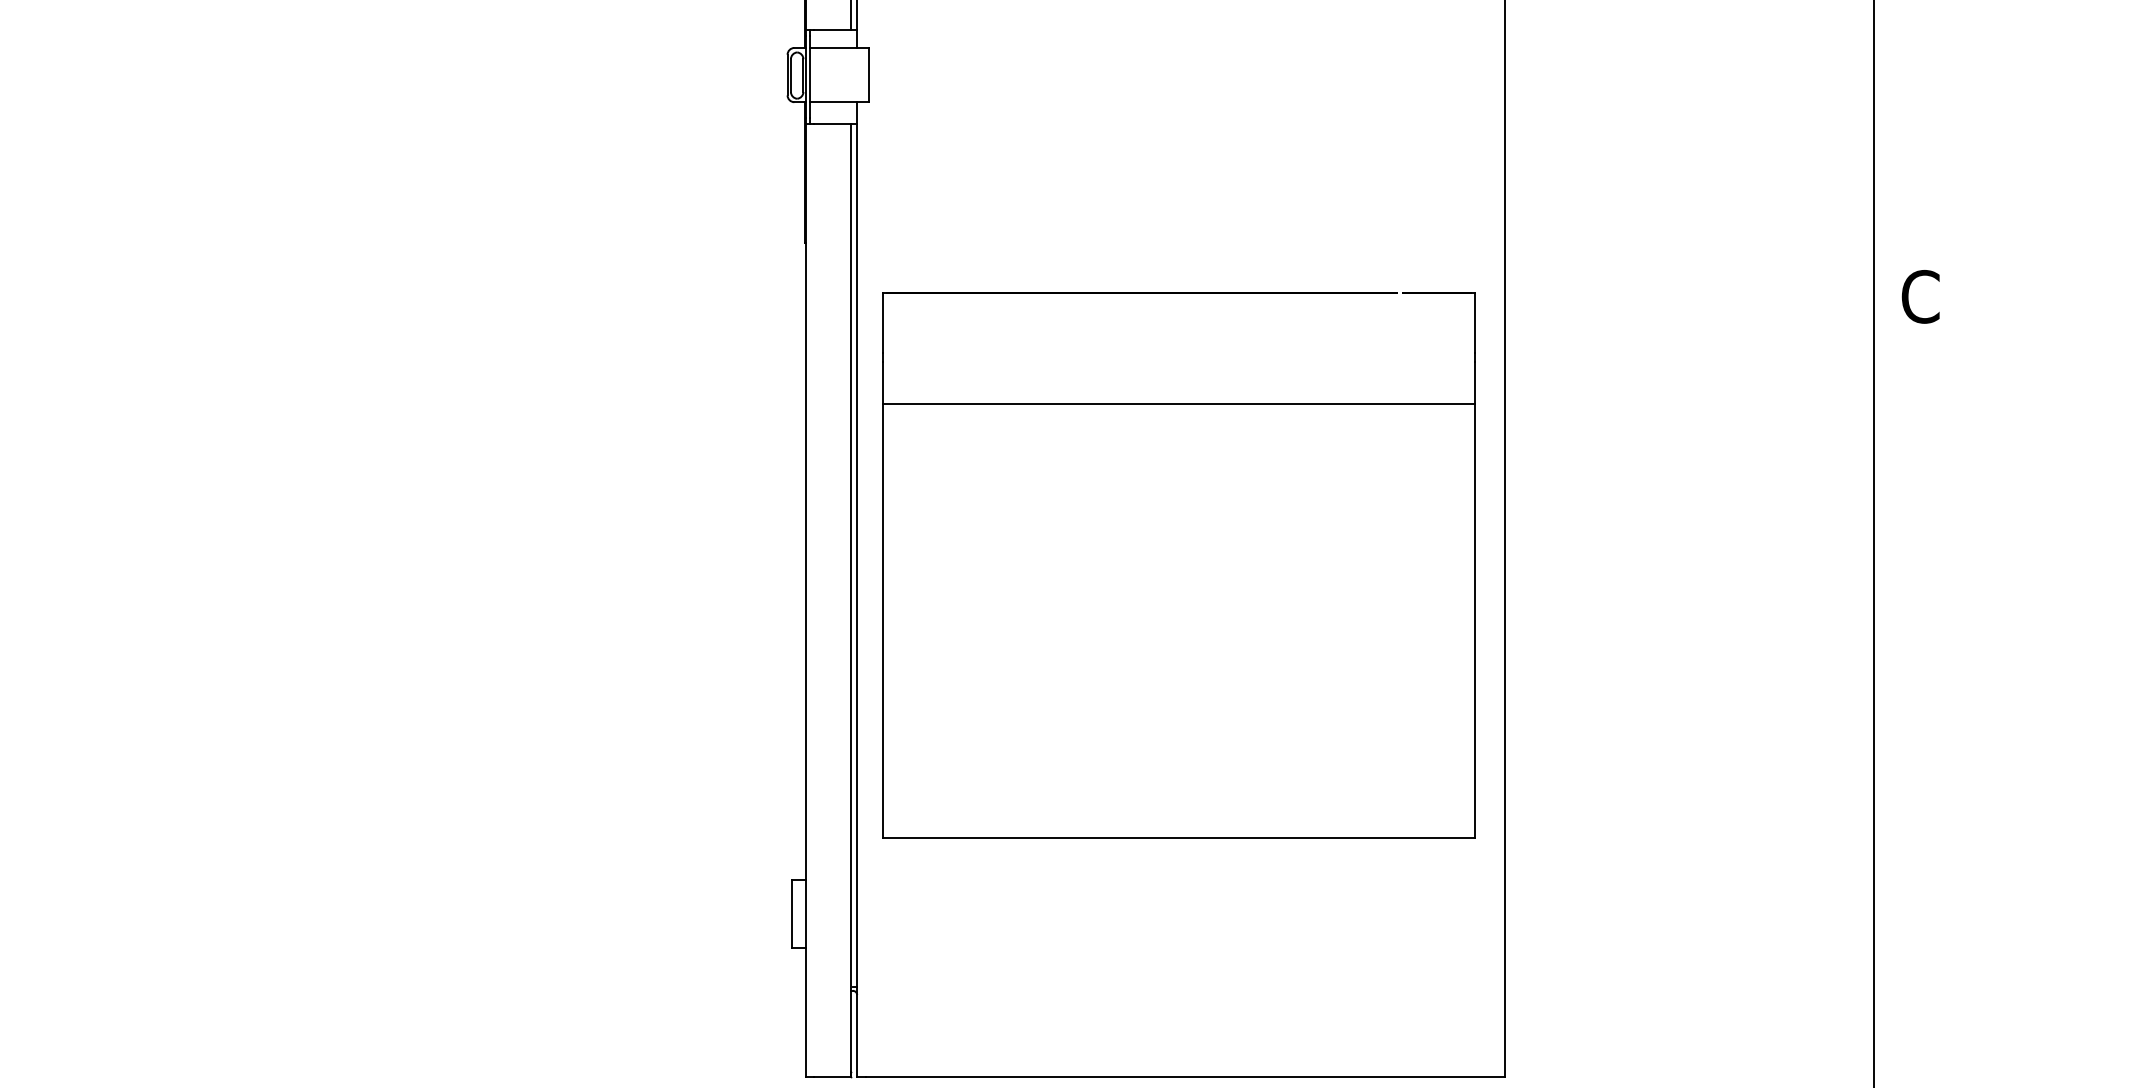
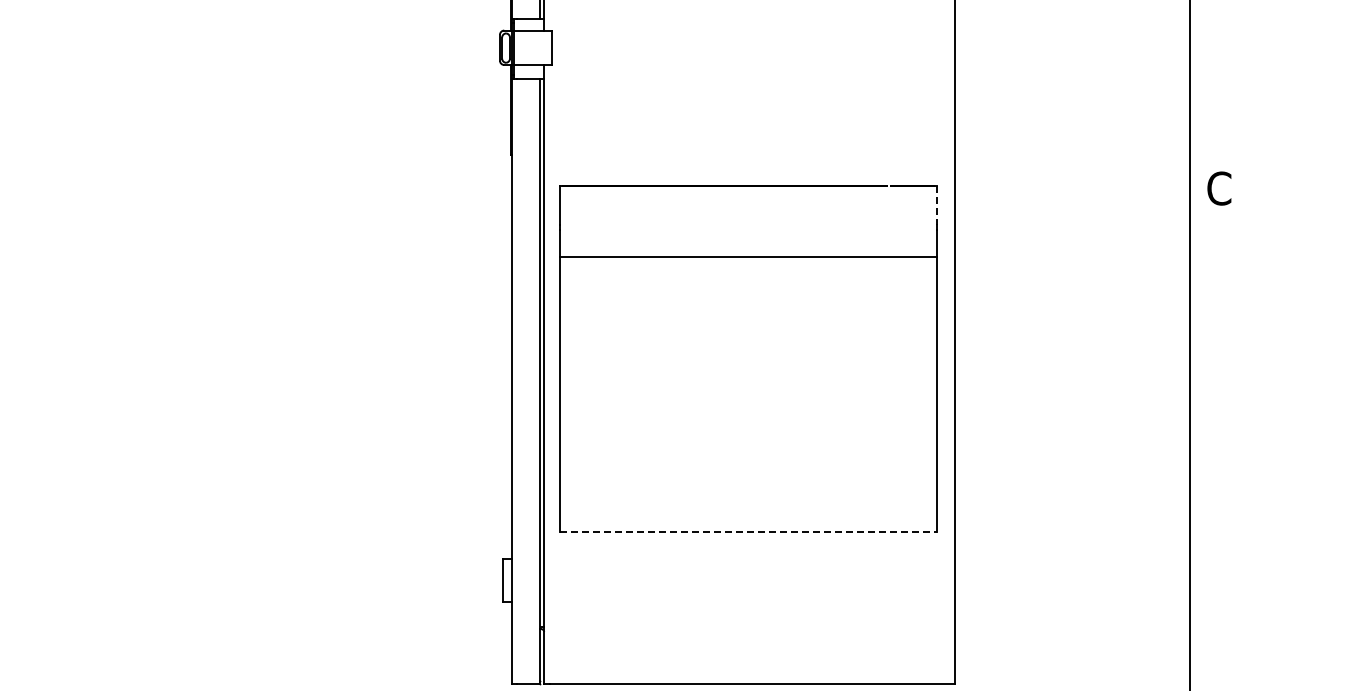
line: (1475, 323) -> (936, 205), solid -> dashed
line: (1180, 838) -> (749, 532), solid -> dashed

